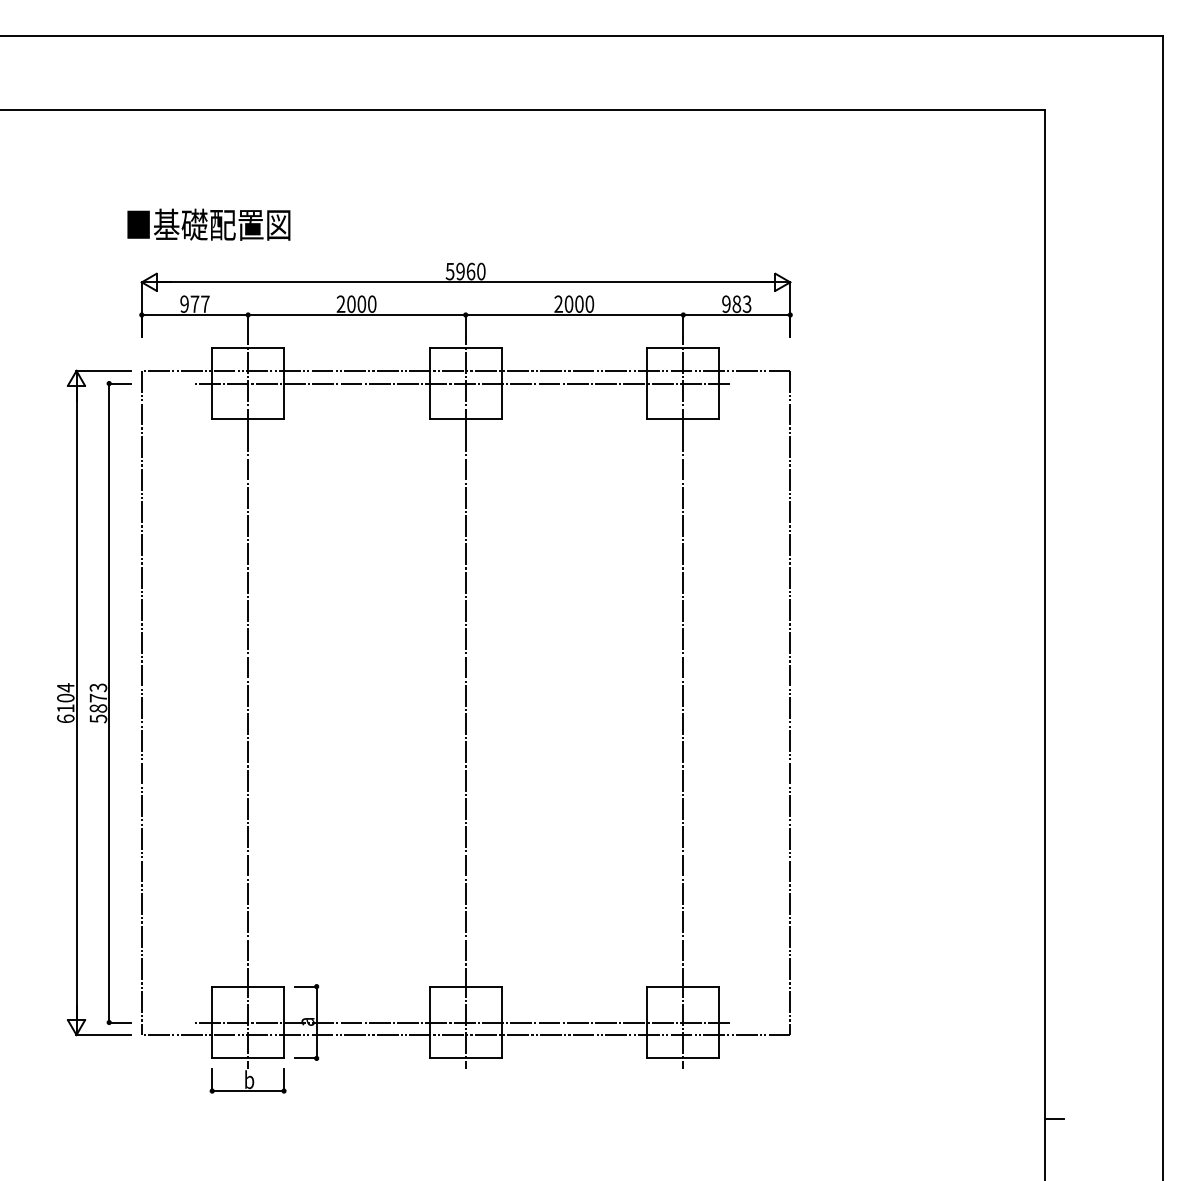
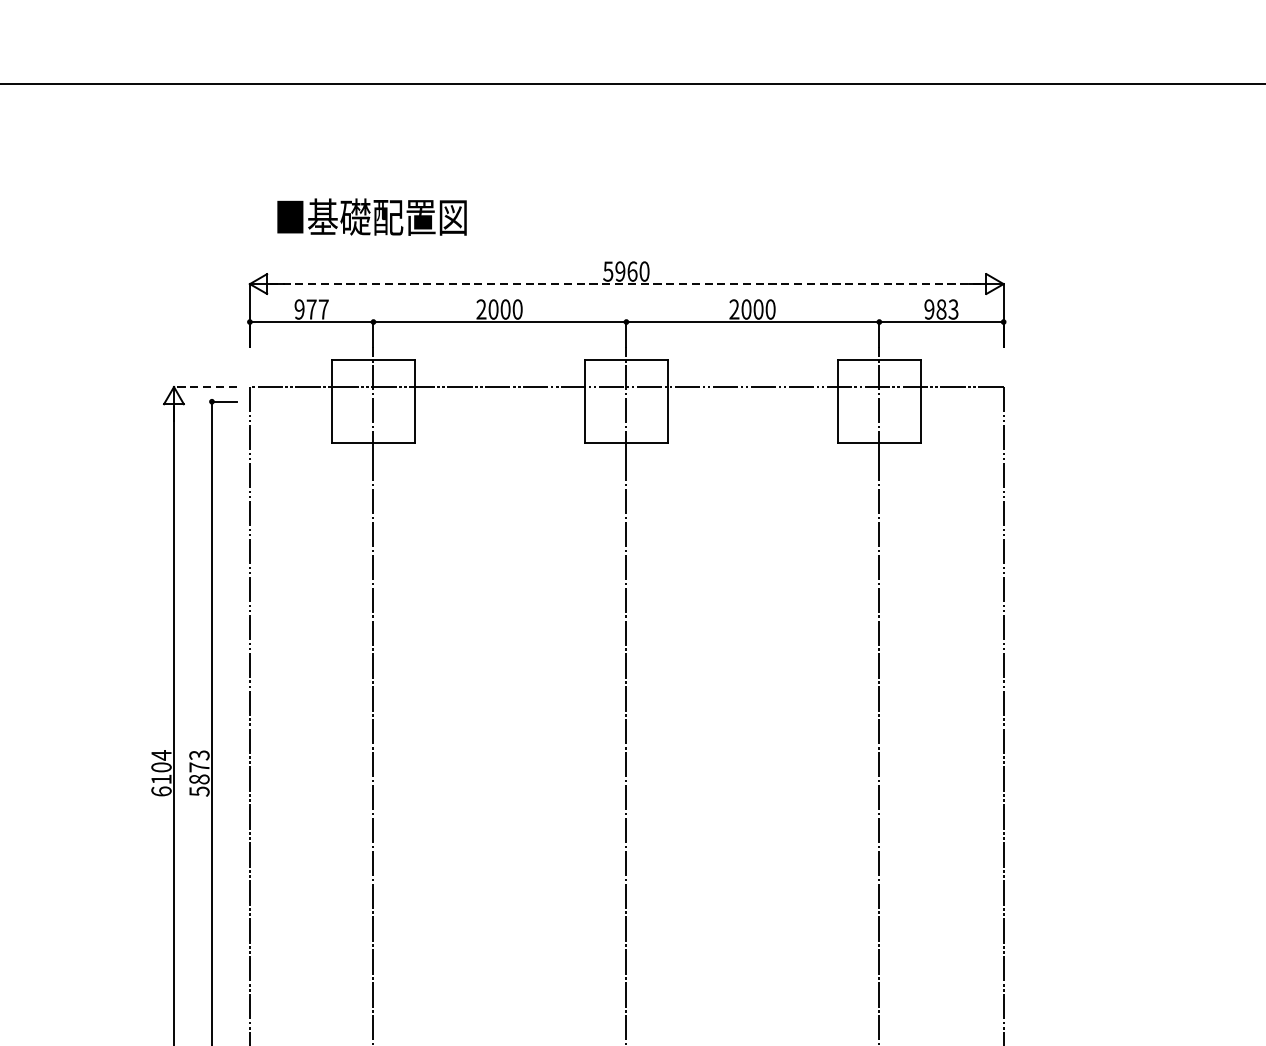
text: (208, 224) -> (371, 216), moved
line: (466, 282) -> (627, 284), solid -> dashed
line: (102, 370) -> (204, 386), solid -> dashed
line: (462, 383) -> (622, 401), removed

